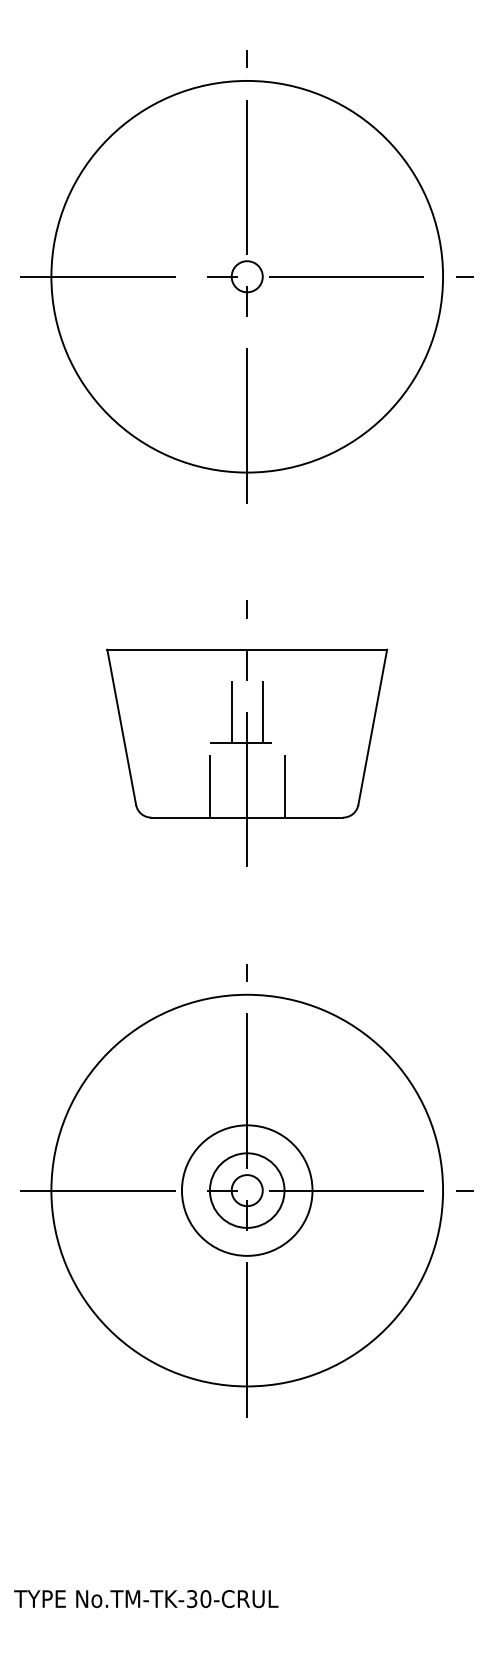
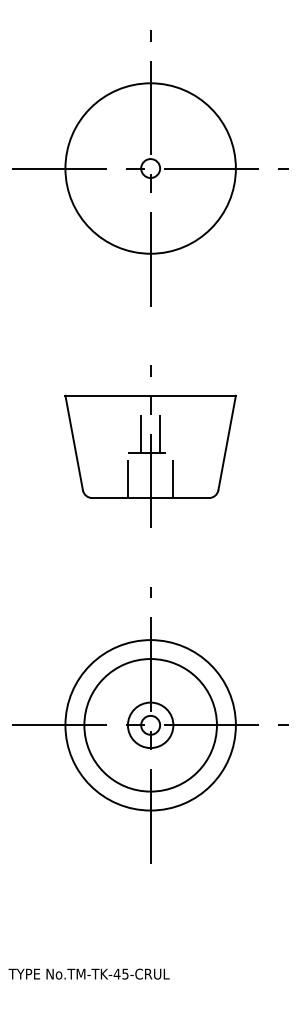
circle: (246, 276) -> (150, 168), size x0.71
circle: (246, 1190) -> (150, 725), size x0.71
circle: (246, 1190) -> (150, 725), size x1.67
text: (197, 1597) -> (120, 973), No.TM-TK-30-CRUL -> No.TM-TK-45-CRUL

